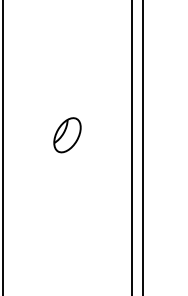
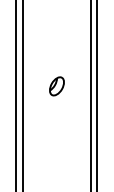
part: (66, 135) -> (56, 86), moved

